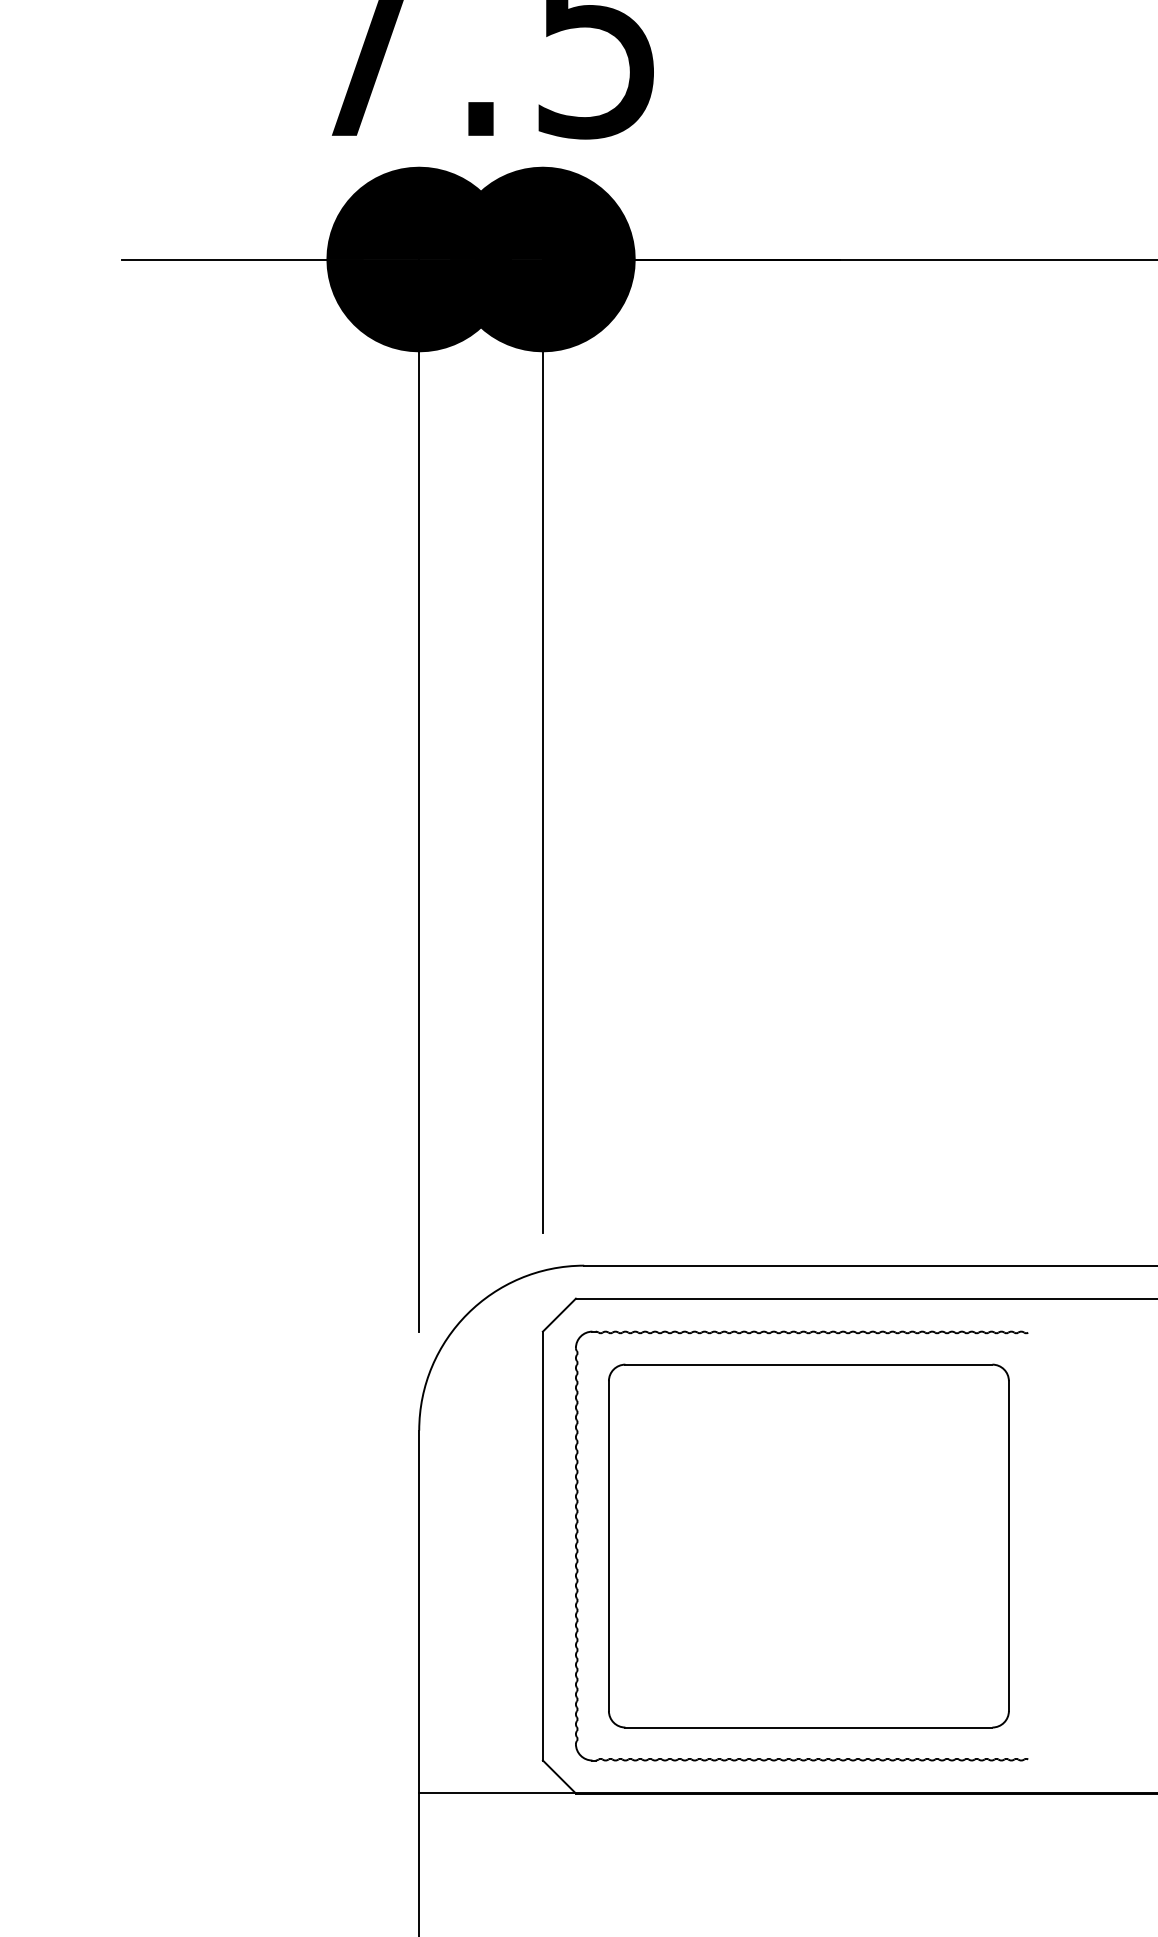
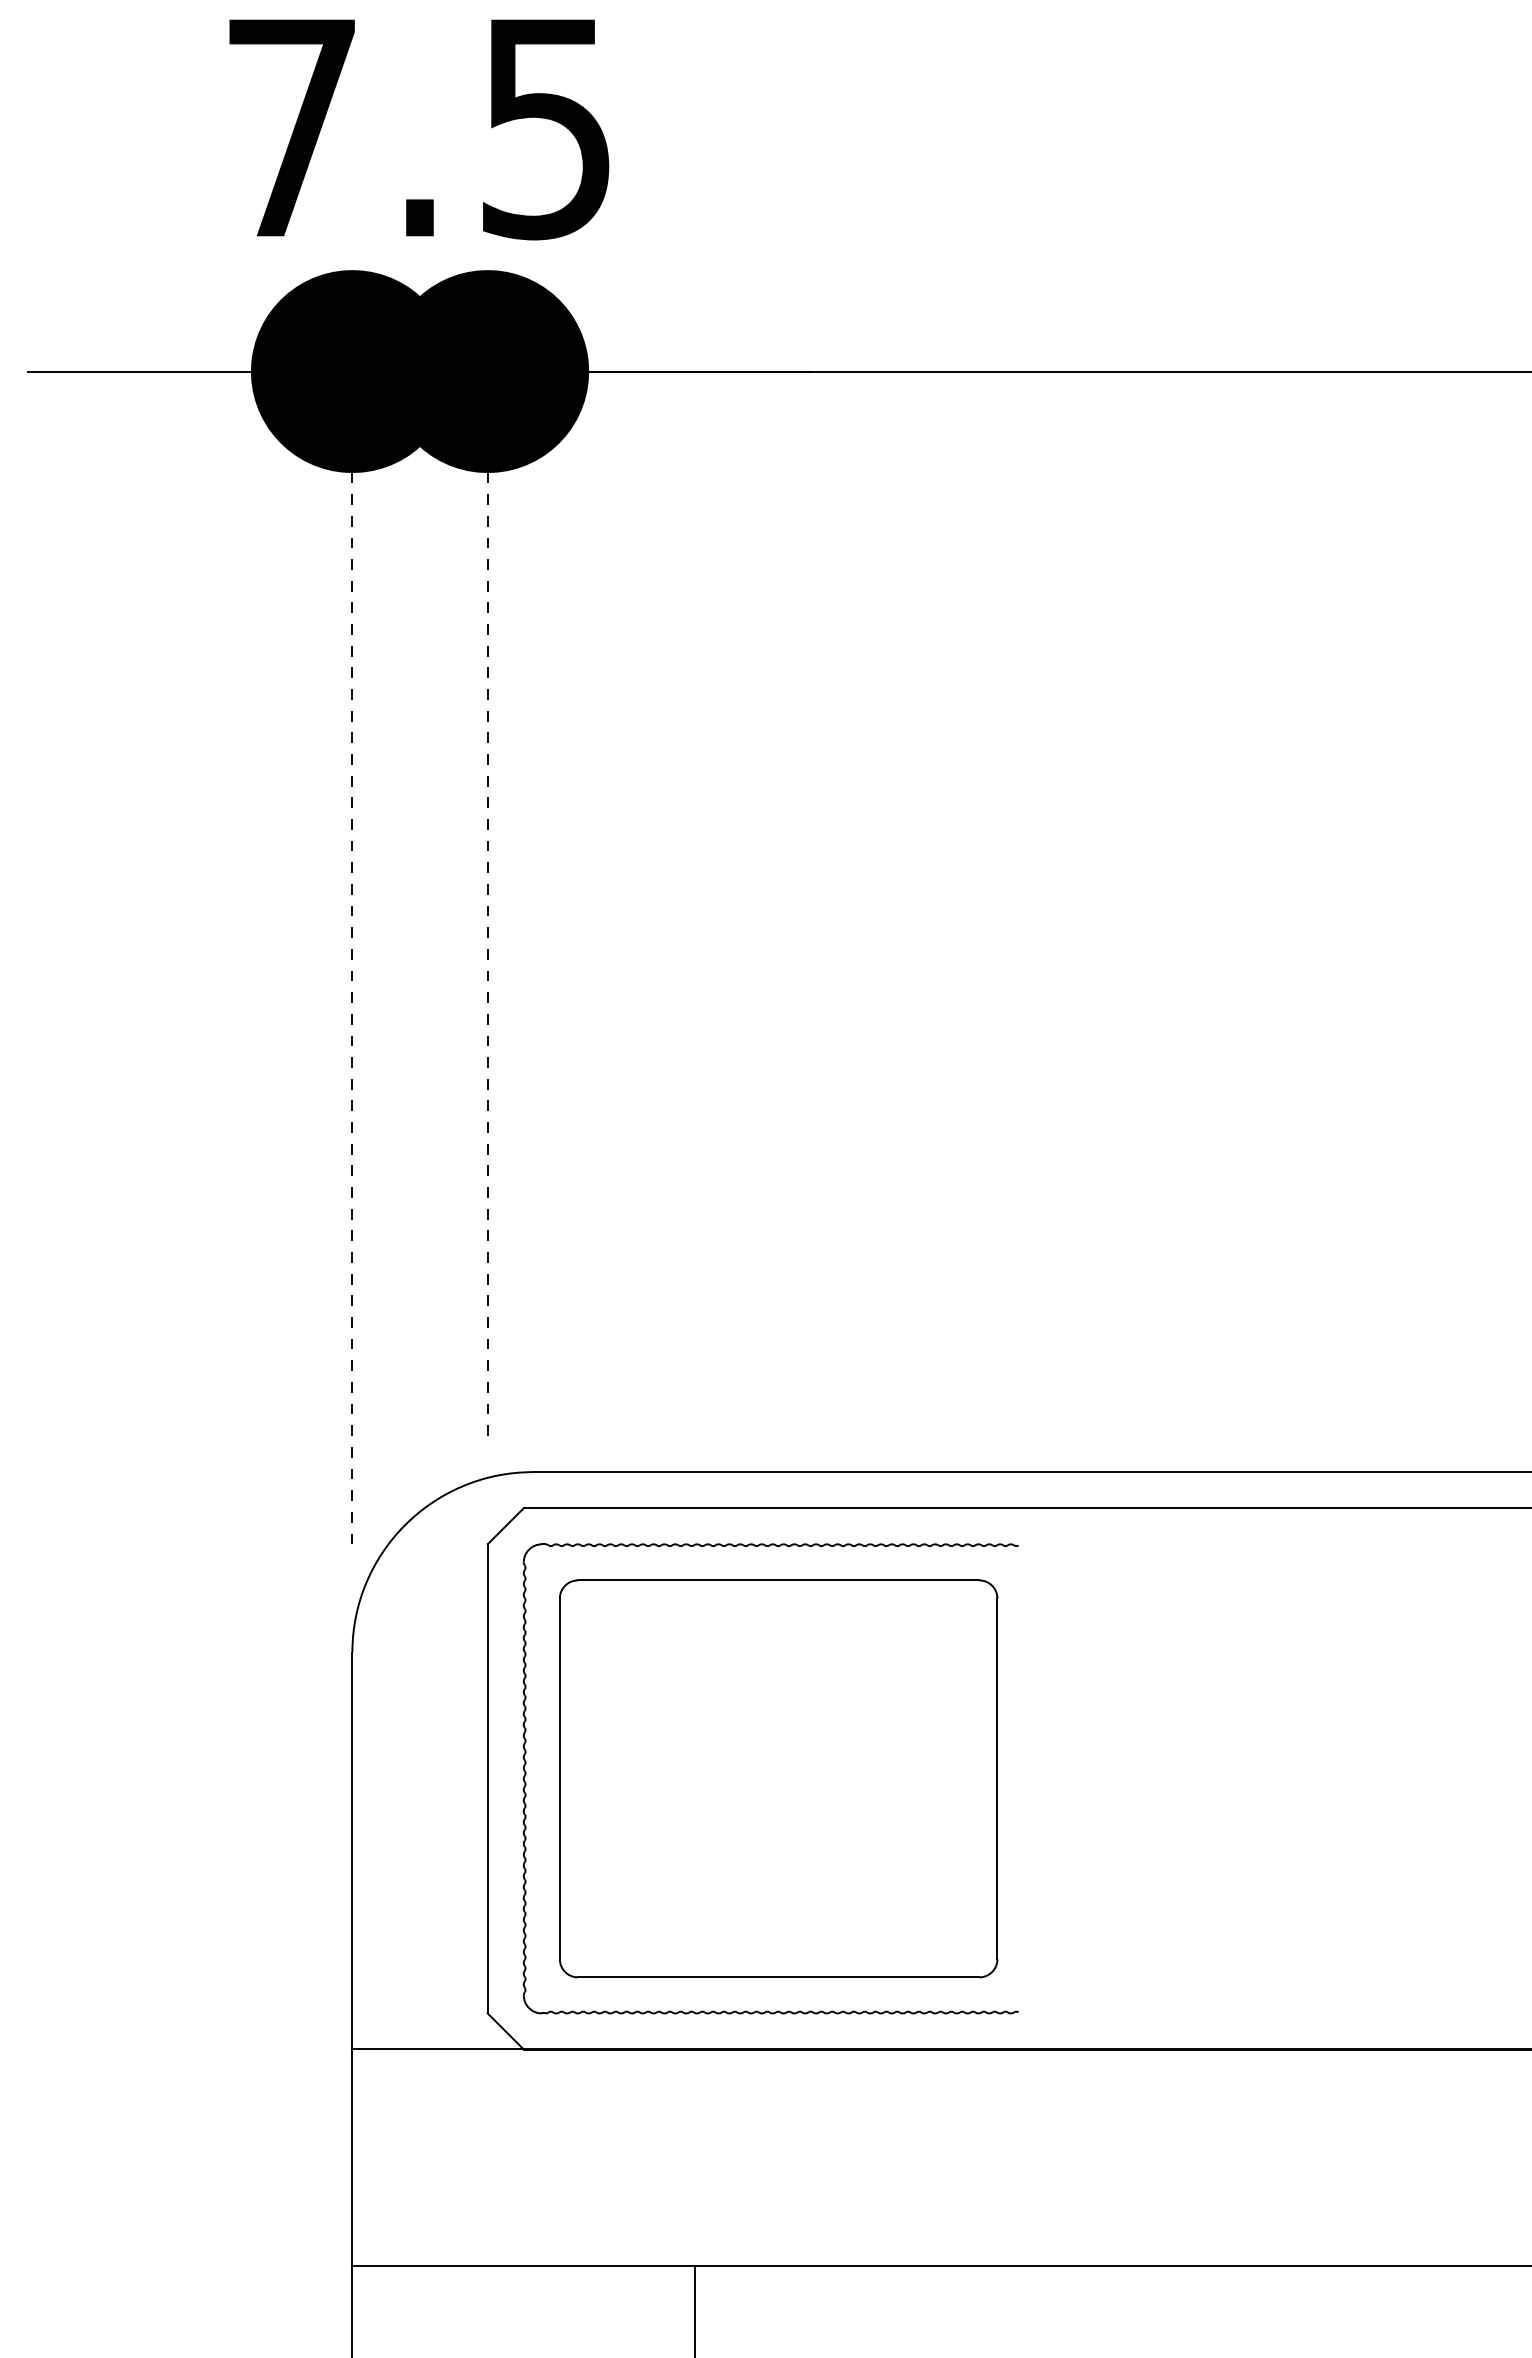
line: (542, 745) -> (487, 903), solid -> dashed
line: (419, 795) -> (352, 957), solid -> dashed

